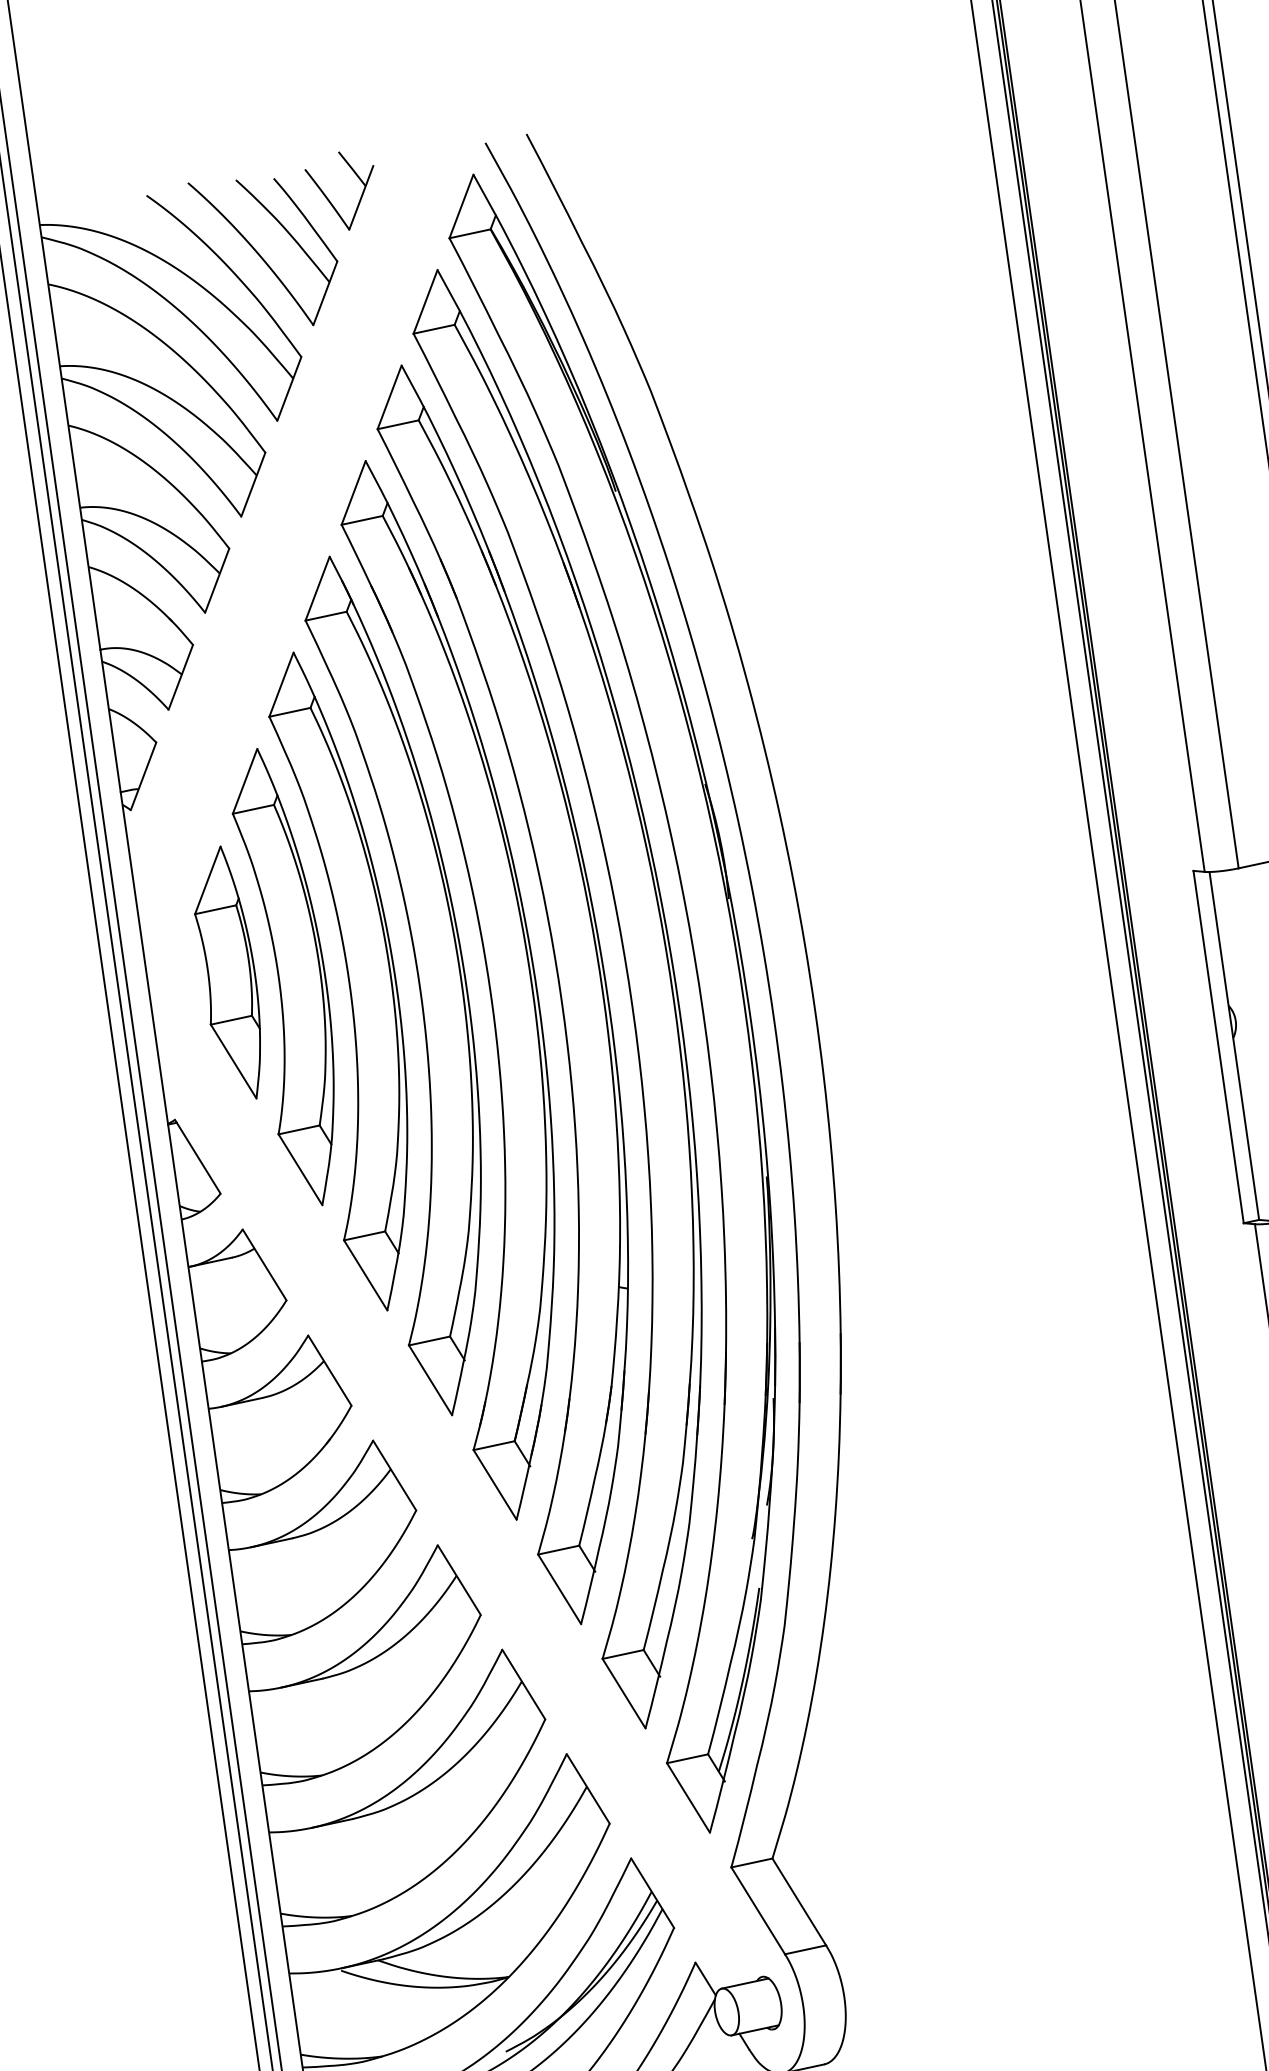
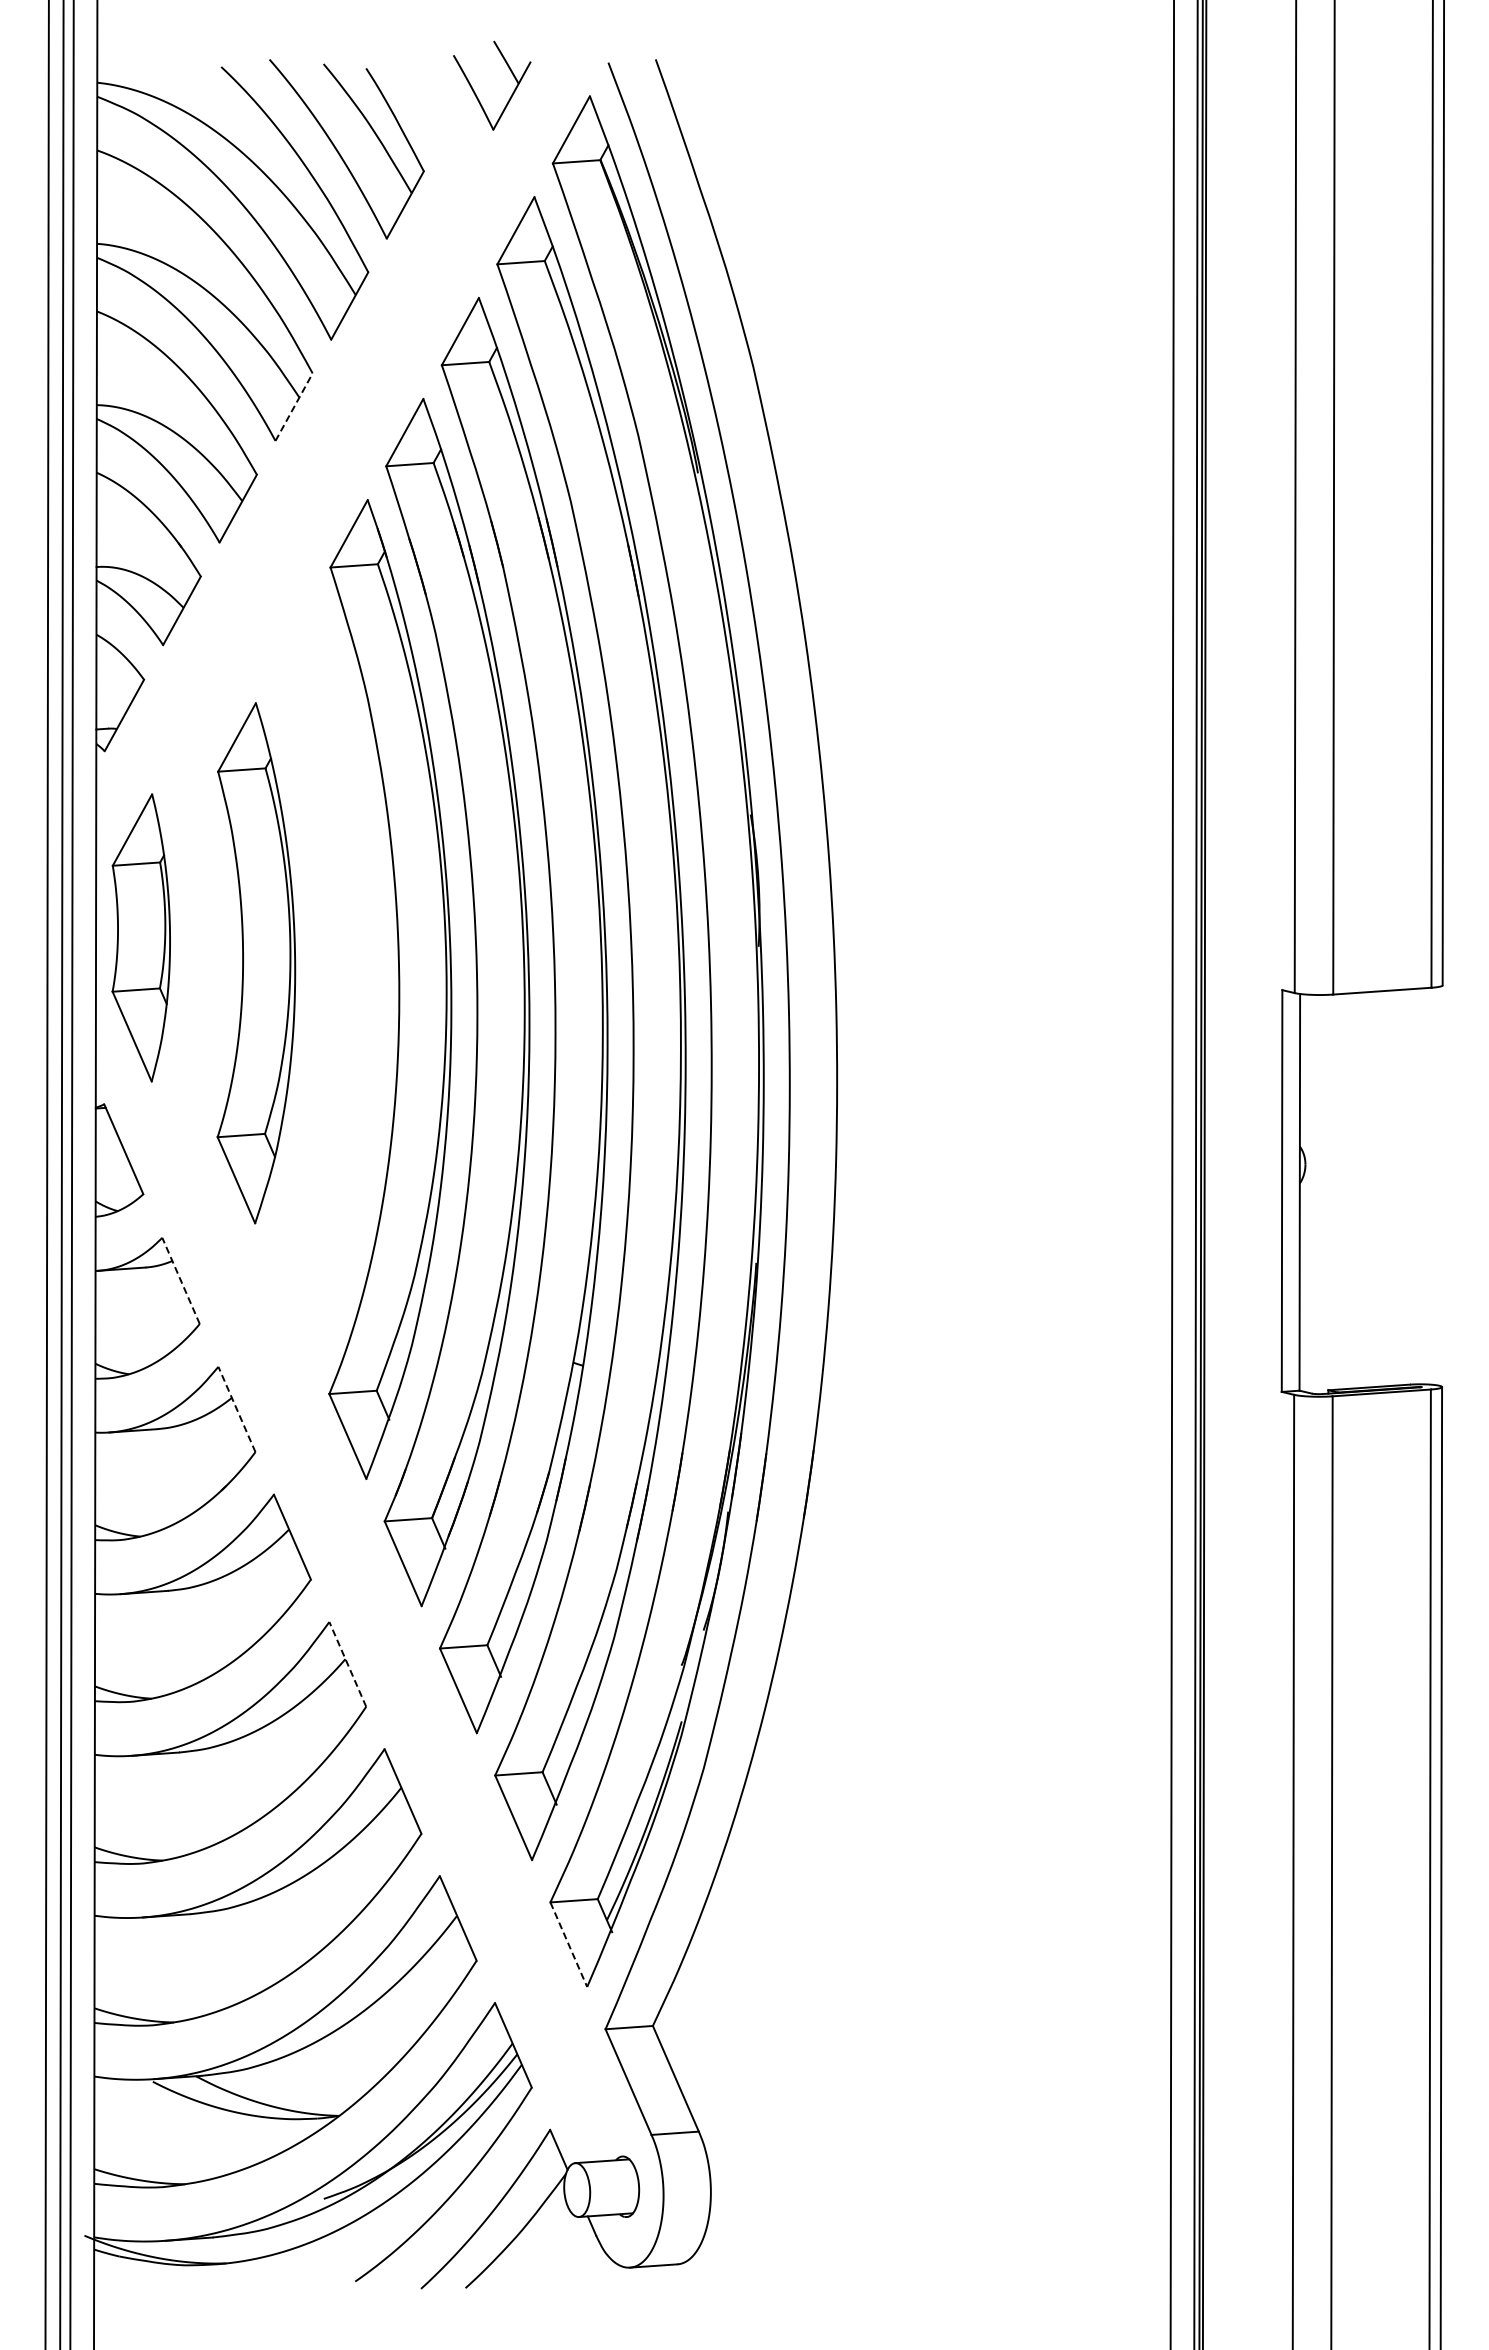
part: (330, 200) -> (476, 94), moved
line: (253, 484) -> (294, 407), solid -> dashed
part: (228, 973) -> (140, 937), moved
part: (351, 980) -> (323, 976), removed
line: (264, 1264) -> (181, 1280), solid -> dashed
line: (329, 1370) -> (236, 1409), solid -> dashed
line: (458, 1579) -> (347, 1663), solid -> dashed
line: (689, 1798) -> (569, 1945), solid -> dashed

